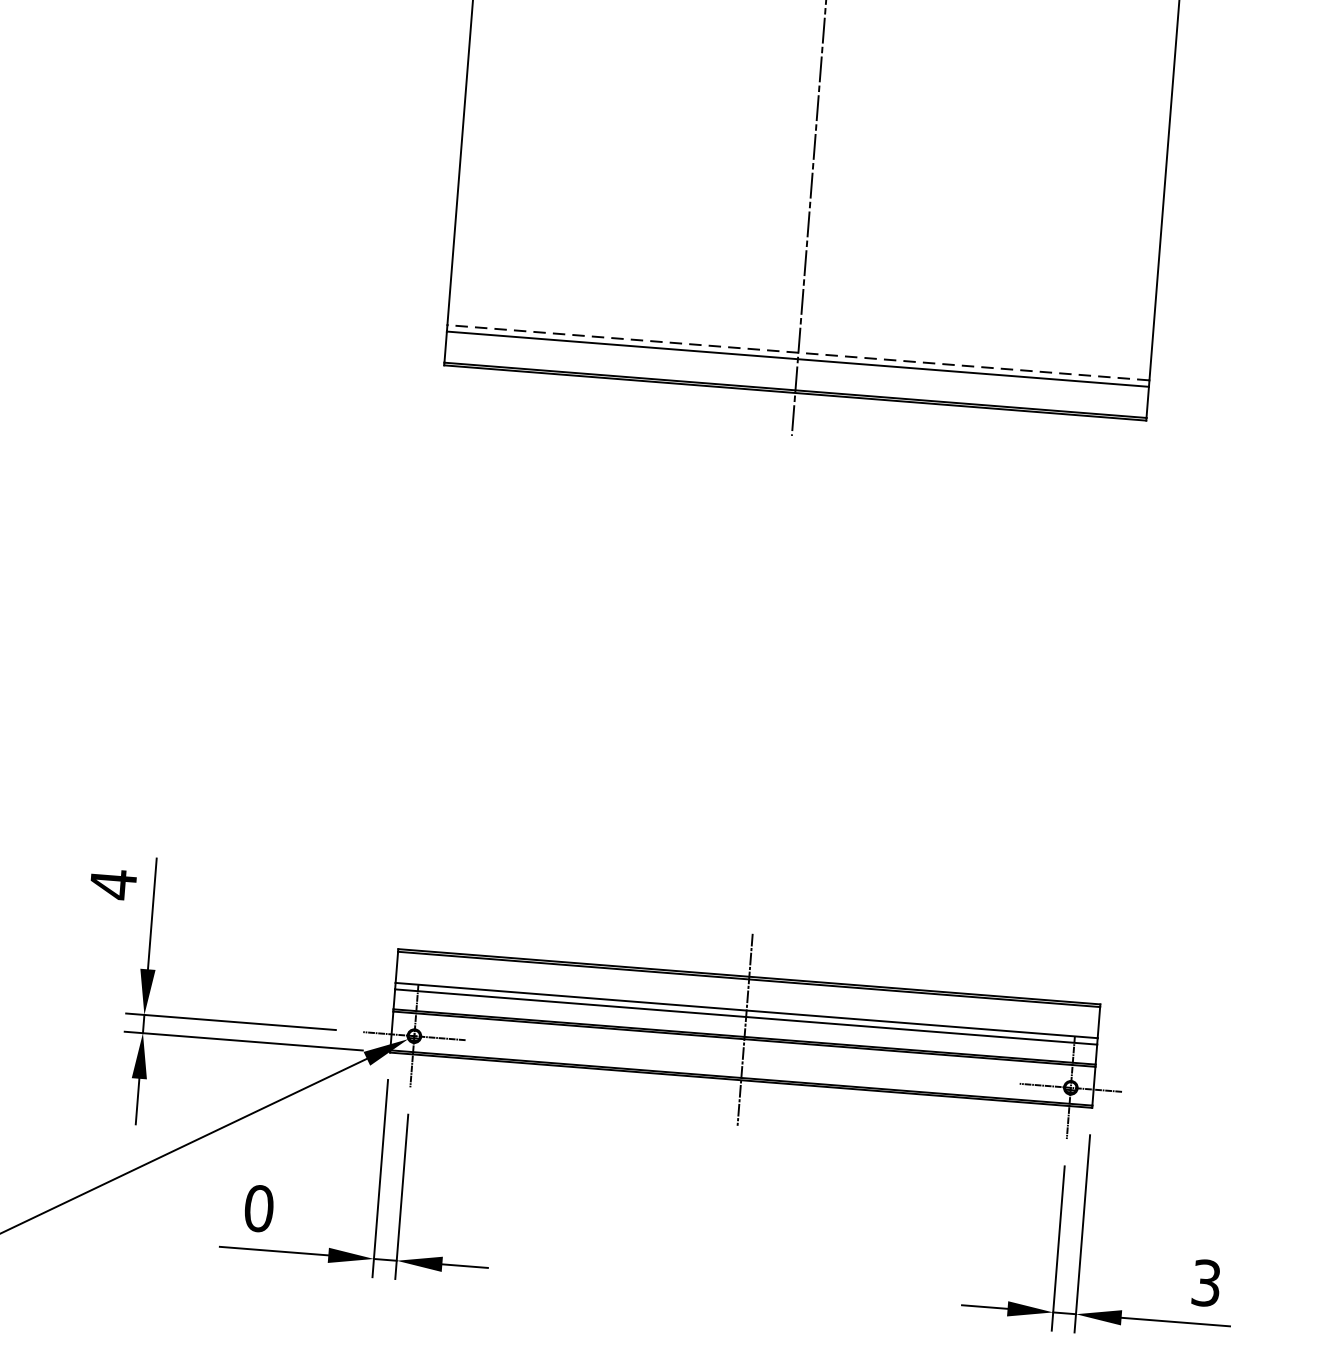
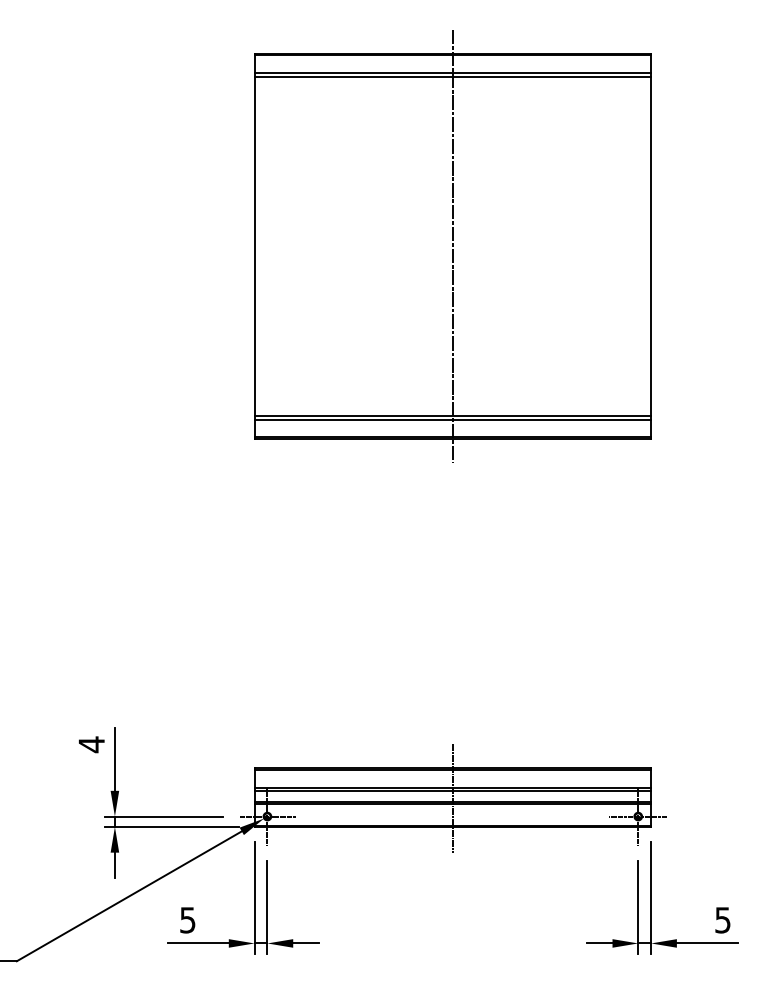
line: (797, 351) -> (452, 415), dashed -> solid
text: (258, 1208) -> (187, 920), 0 -> 5
text: (1207, 1281) -> (723, 919), 3 -> 5

